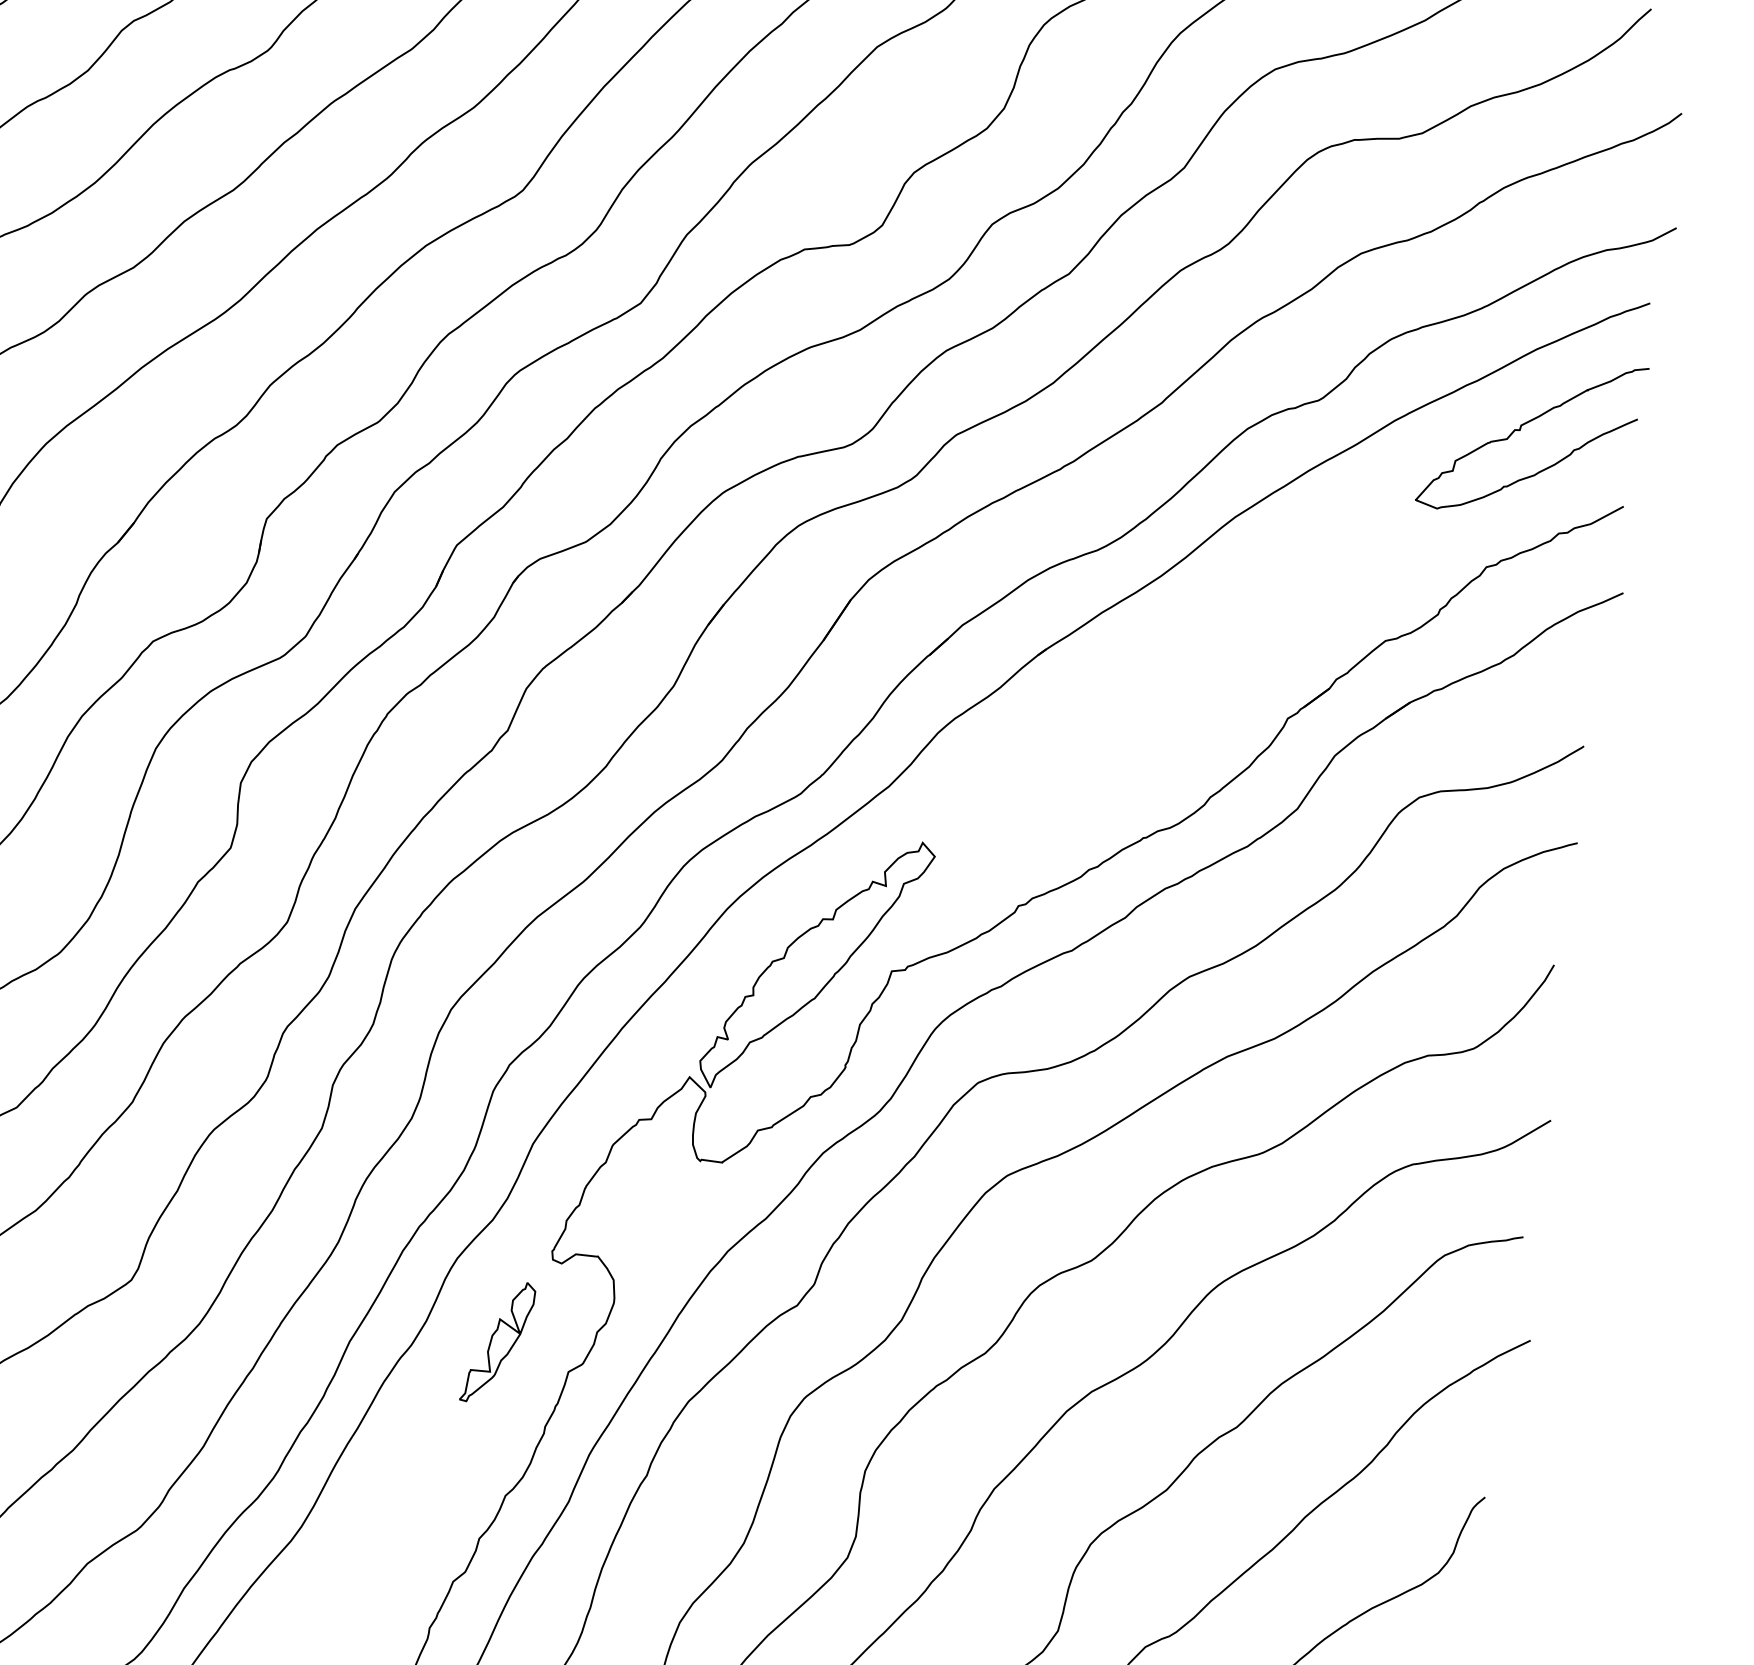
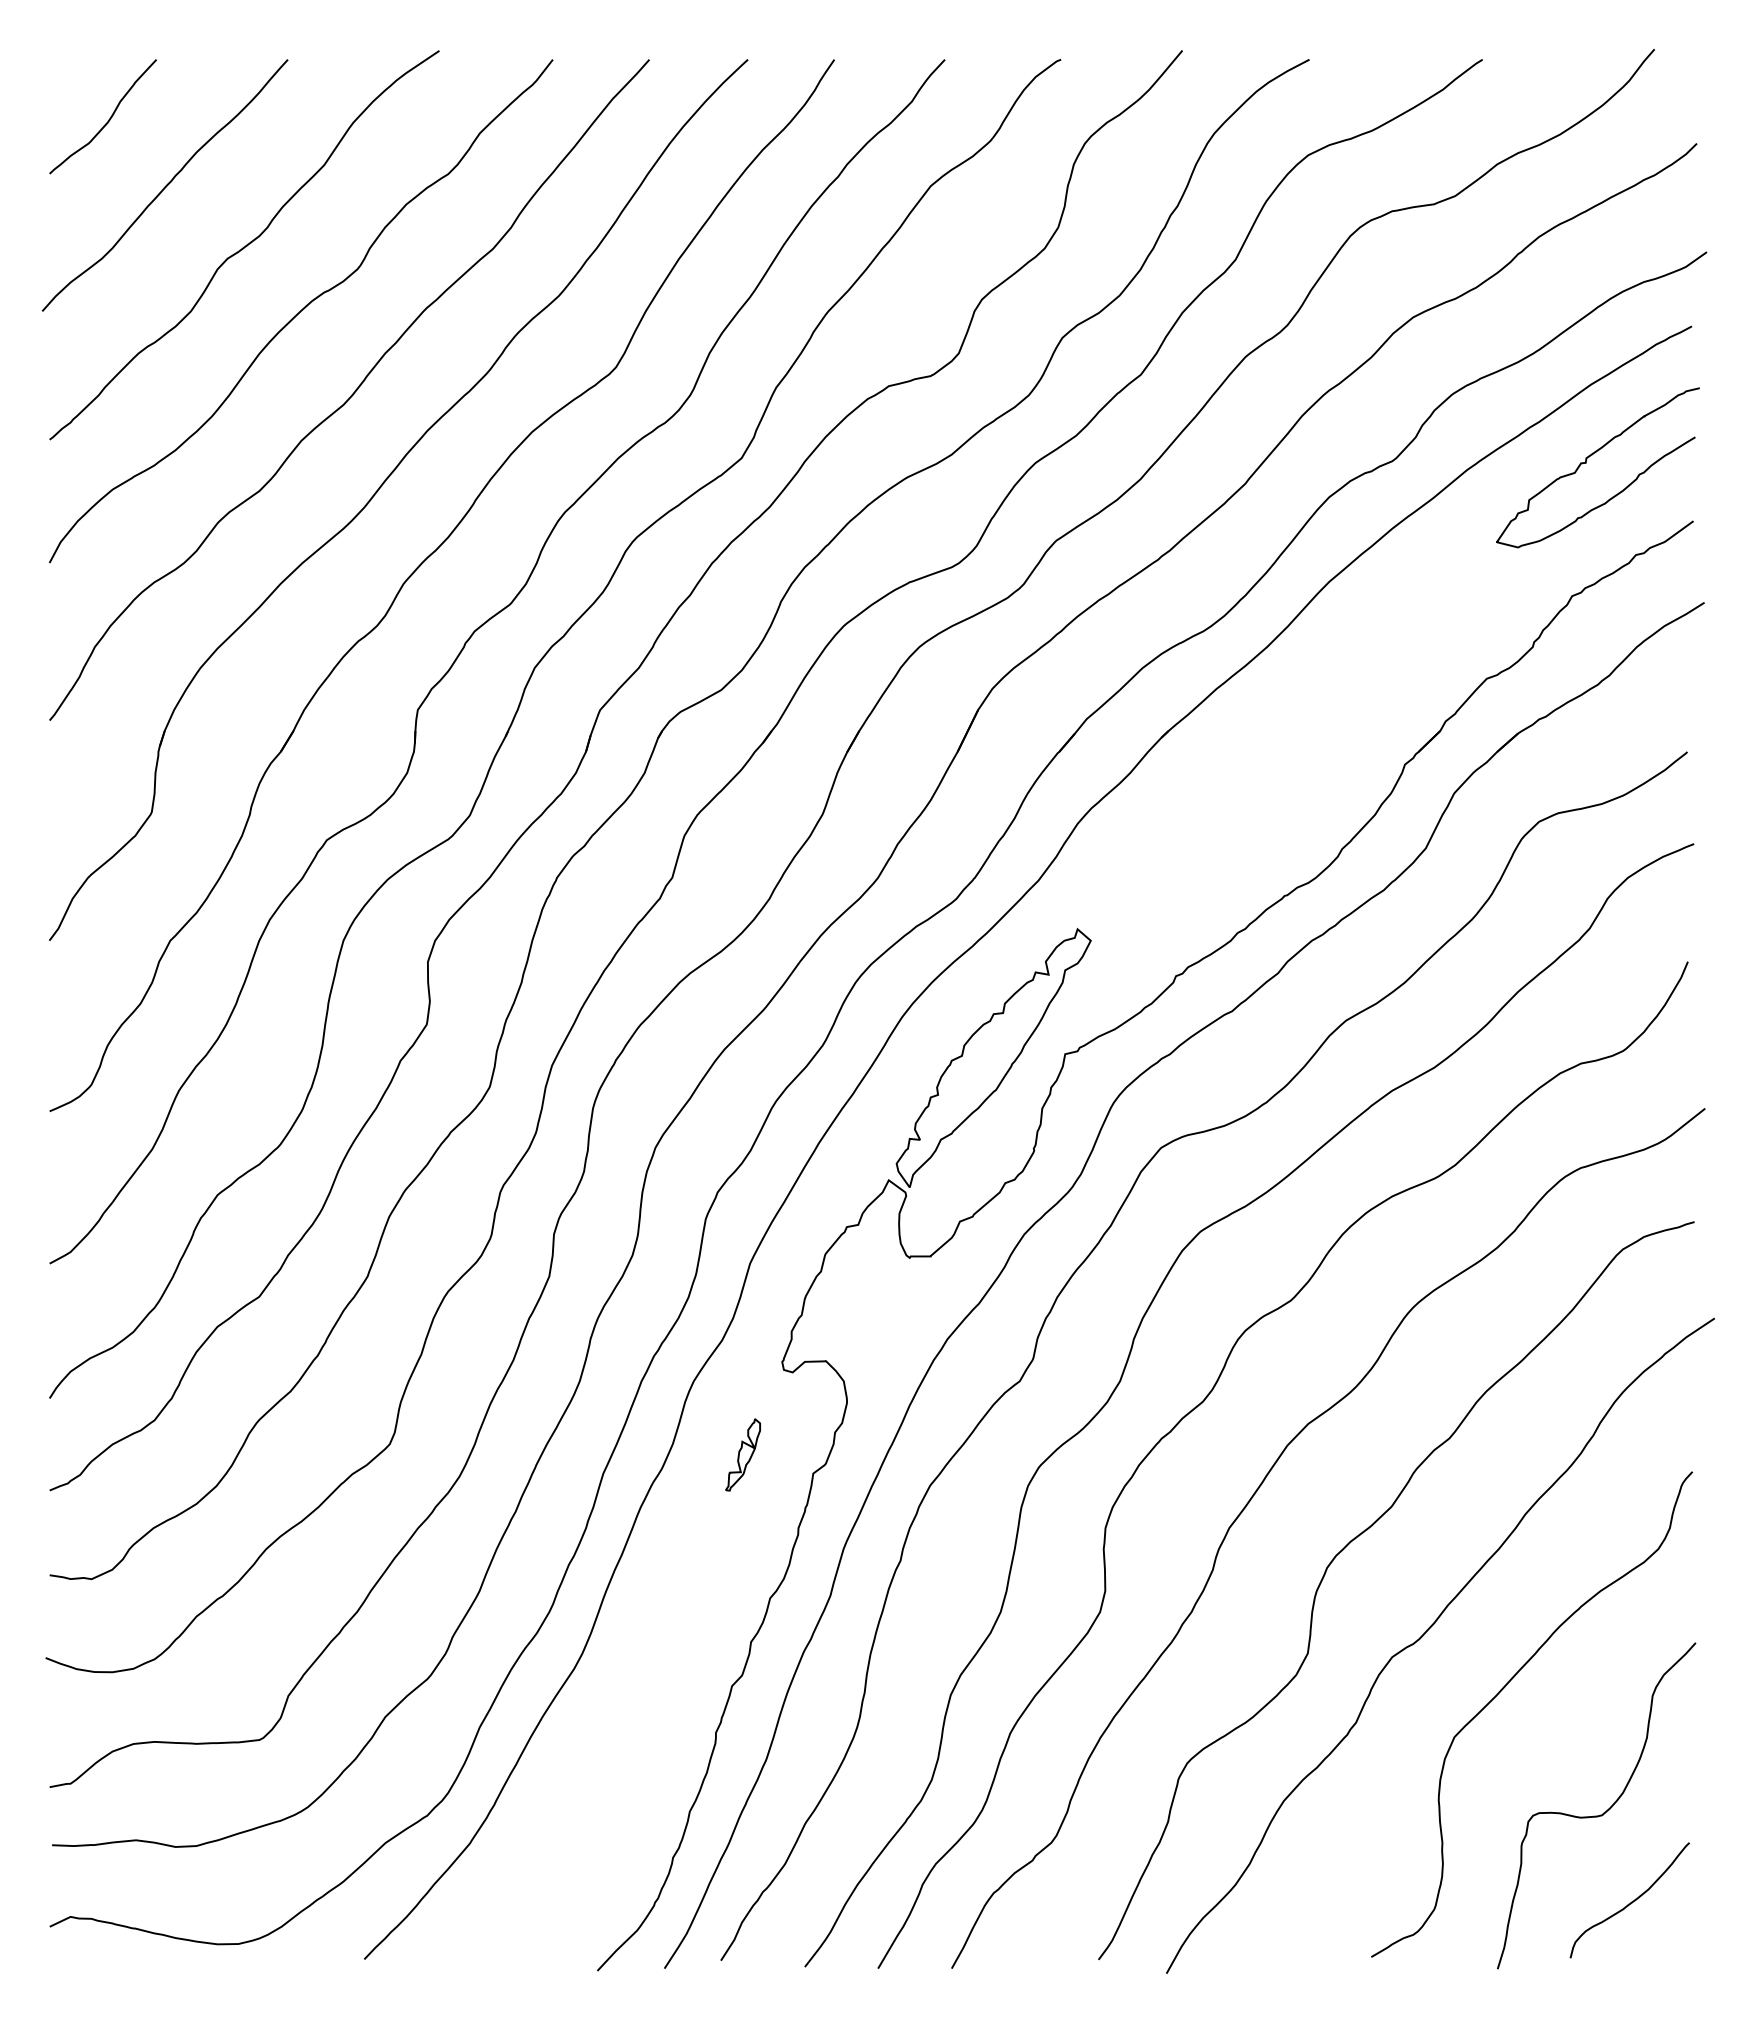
part: (497, 1341) -> (742, 1454), size x0.6

